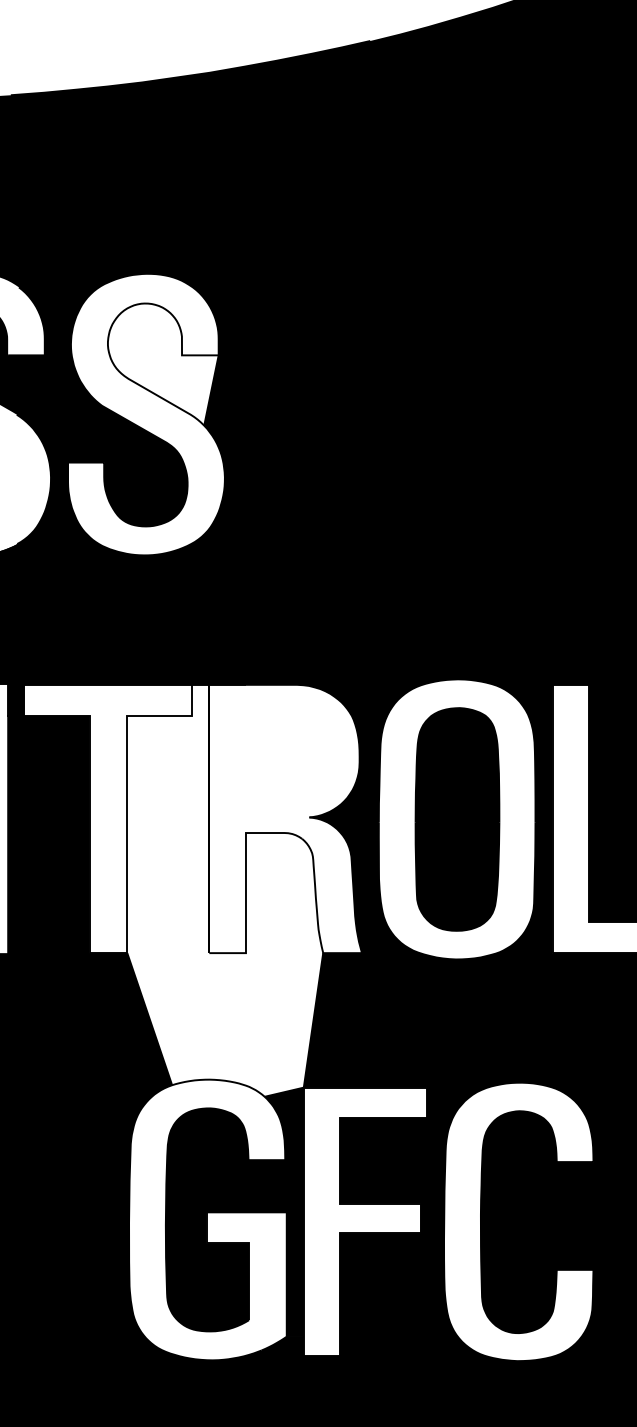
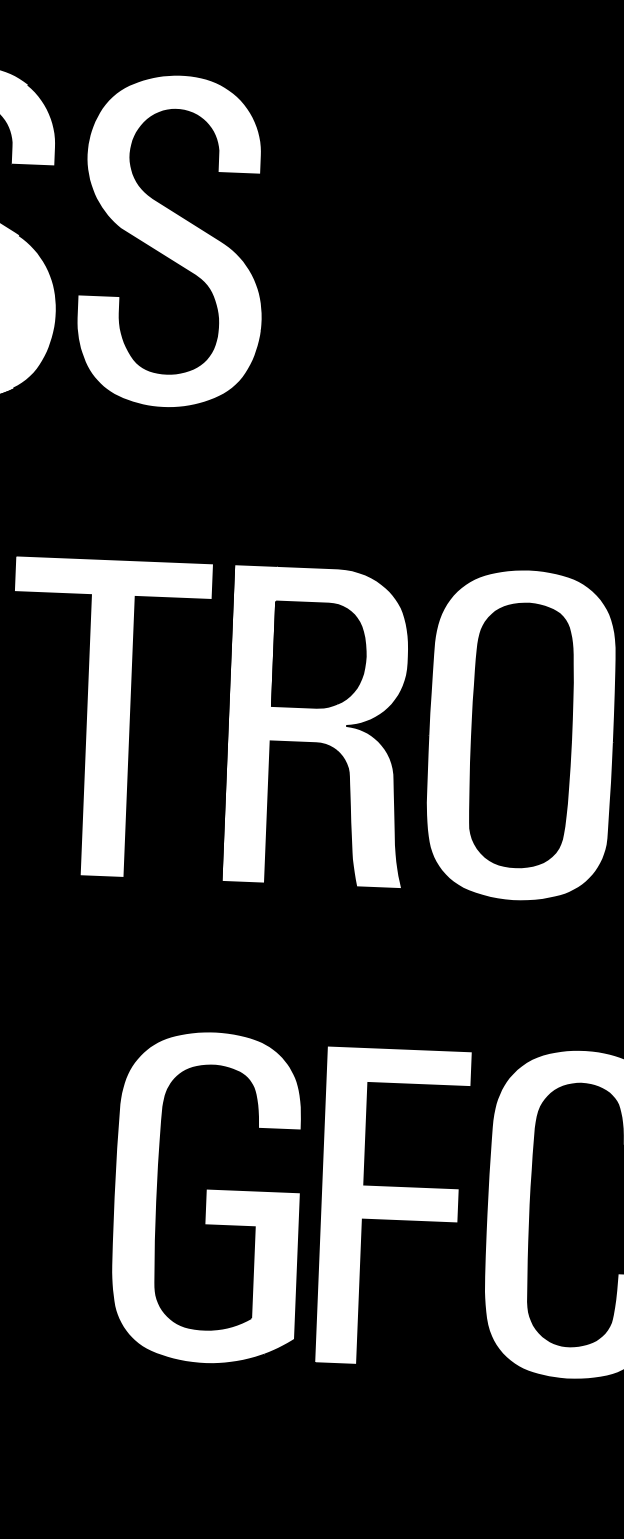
fill: (162, 364) -> (194, 182), added
part: (284, 758) -> (319, 655), added
fill: (225, 890) -> (243, 808), added

